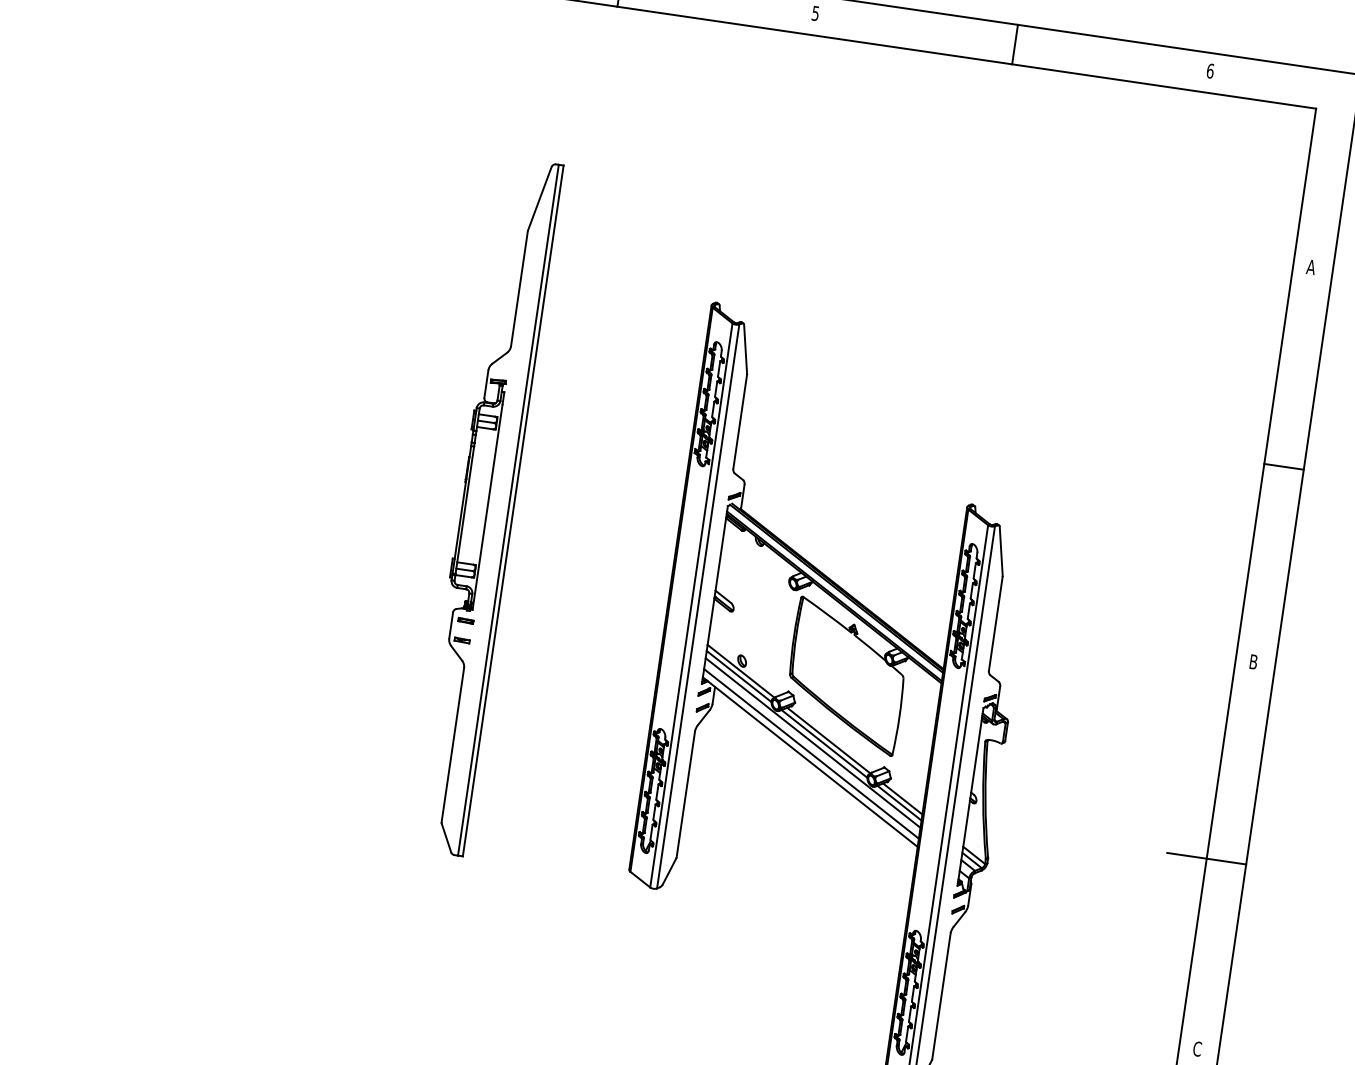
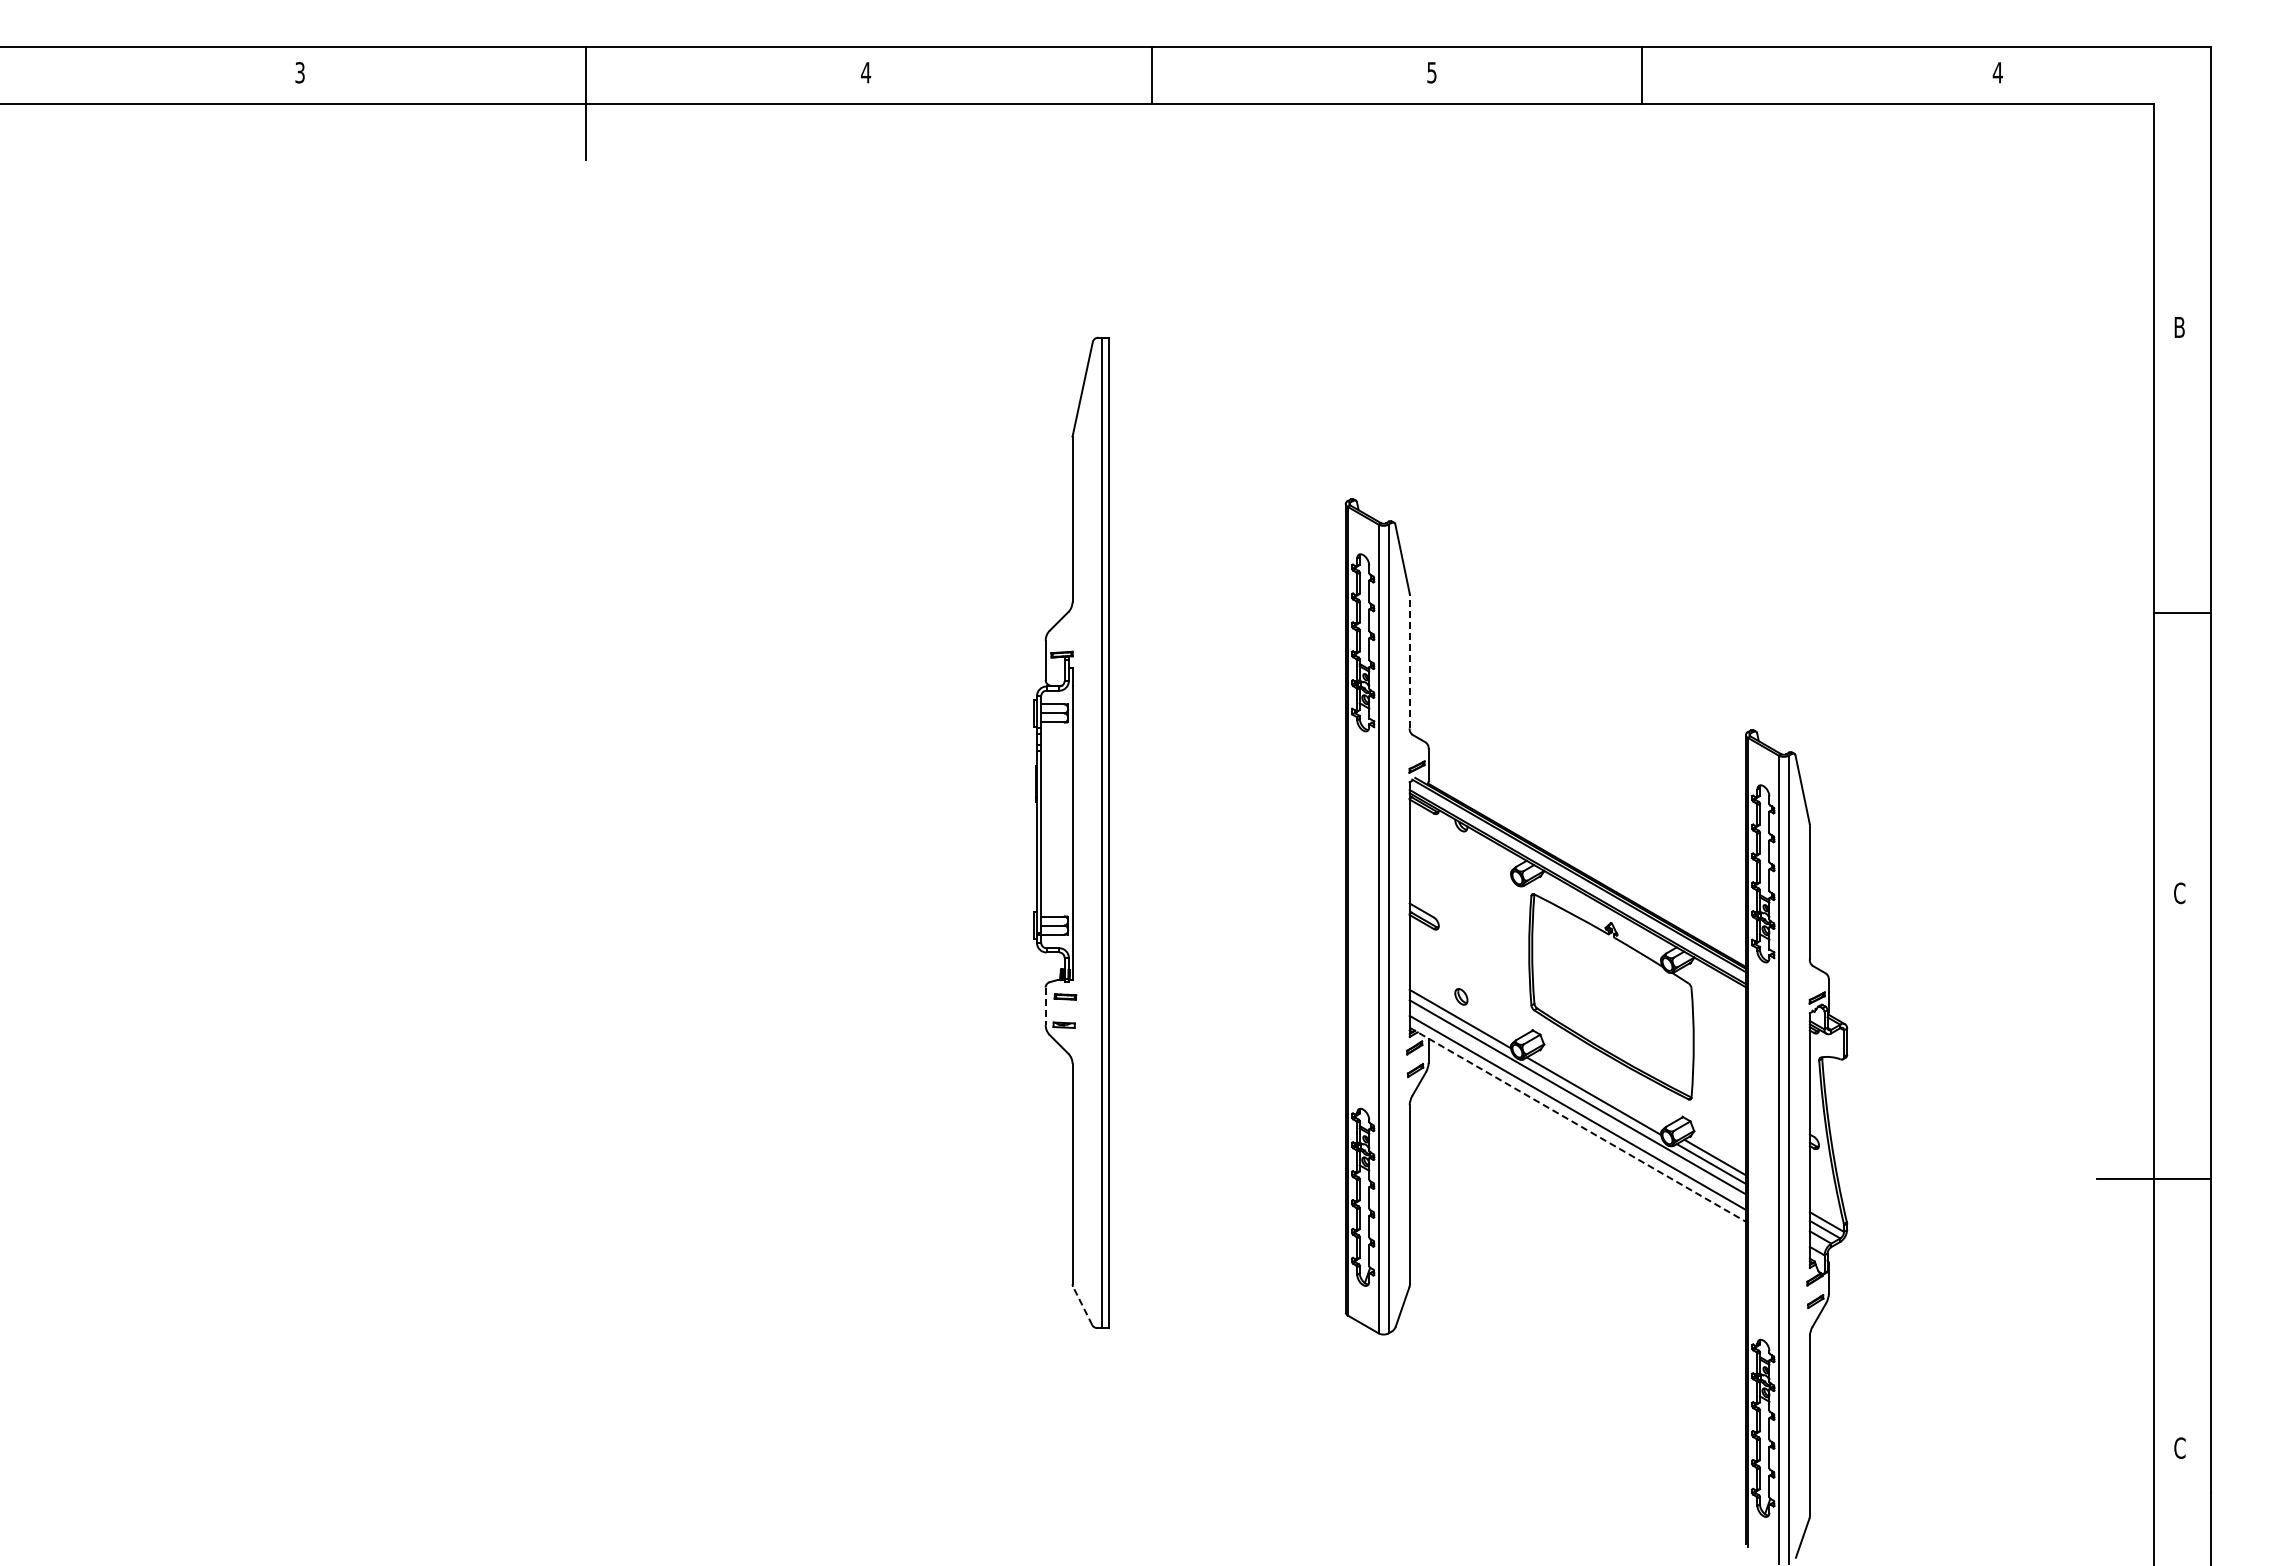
line: (1015, 44) -> (1642, 75), moved
text: (1210, 70) -> (1997, 72), 6 -> 4
text: (1311, 267) -> (2179, 327), A -> B
line: (740, 421) -> (1409, 660), solid -> dashed
line: (451, 625) -> (1045, 1006), solid -> dashed
text: (1253, 662) -> (2179, 893), B -> C
line: (740, 671) -> (1461, 1011), removed
line: (828, 740) -> (1599, 1090), removed
line: (810, 762) -> (1578, 1124), solid -> dashed
line: (446, 837) -> (1082, 1305), solid -> dashed

